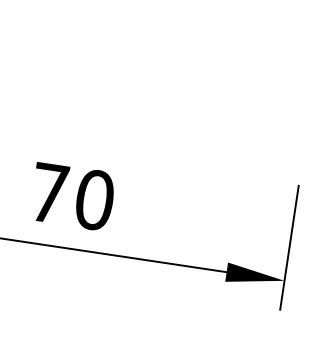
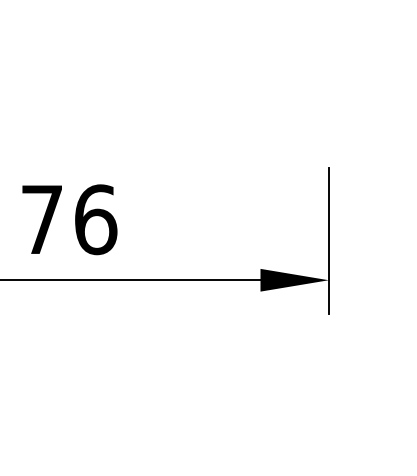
text: (94, 199) -> (95, 219), 70 -> 76

